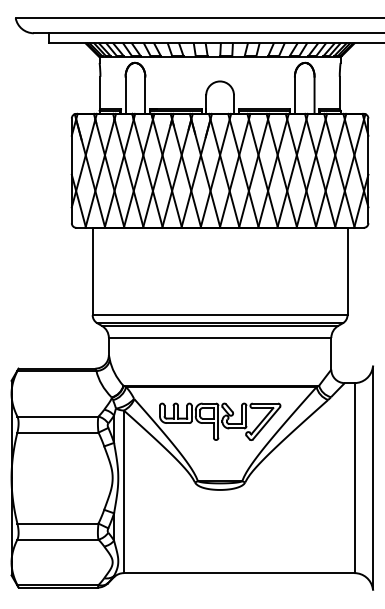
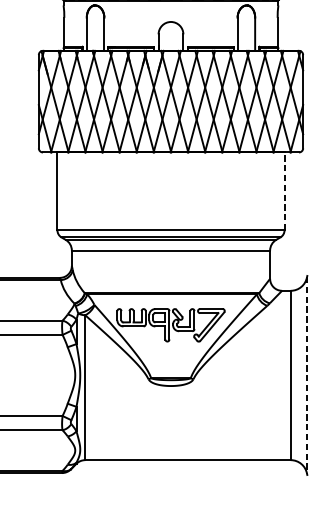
line: (347, 271) -> (284, 191), solid -> dashed
line: (372, 478) -> (306, 375), solid -> dashed

